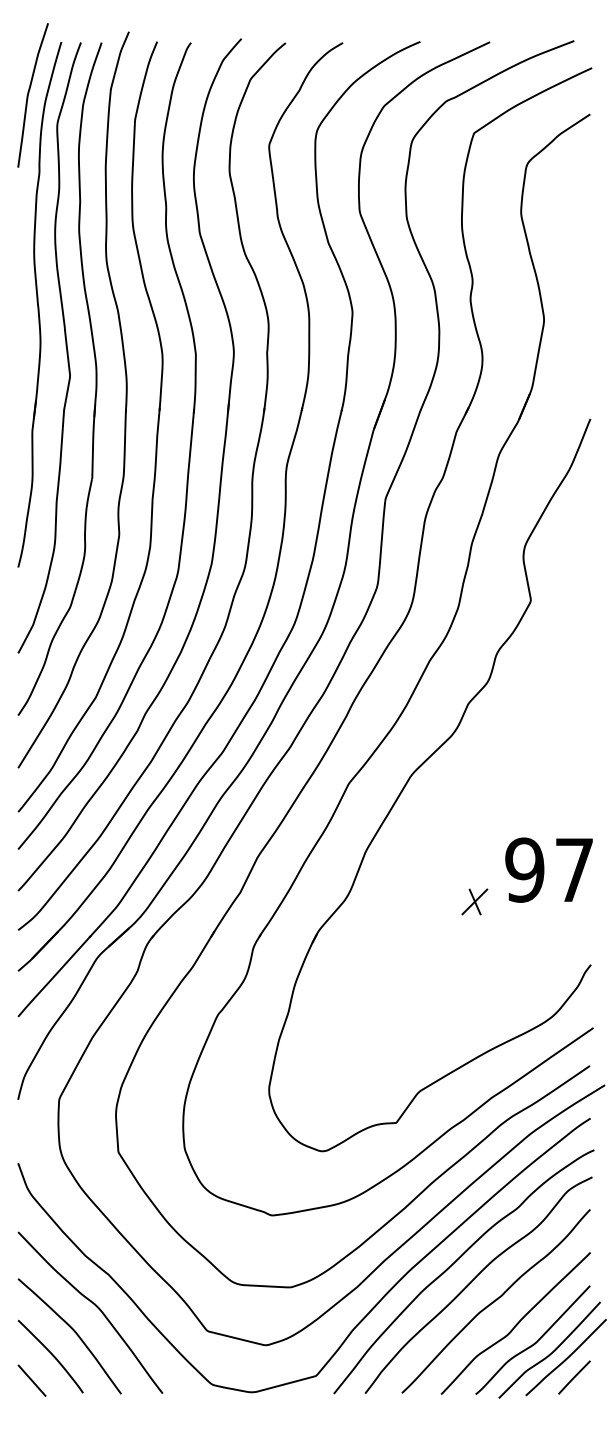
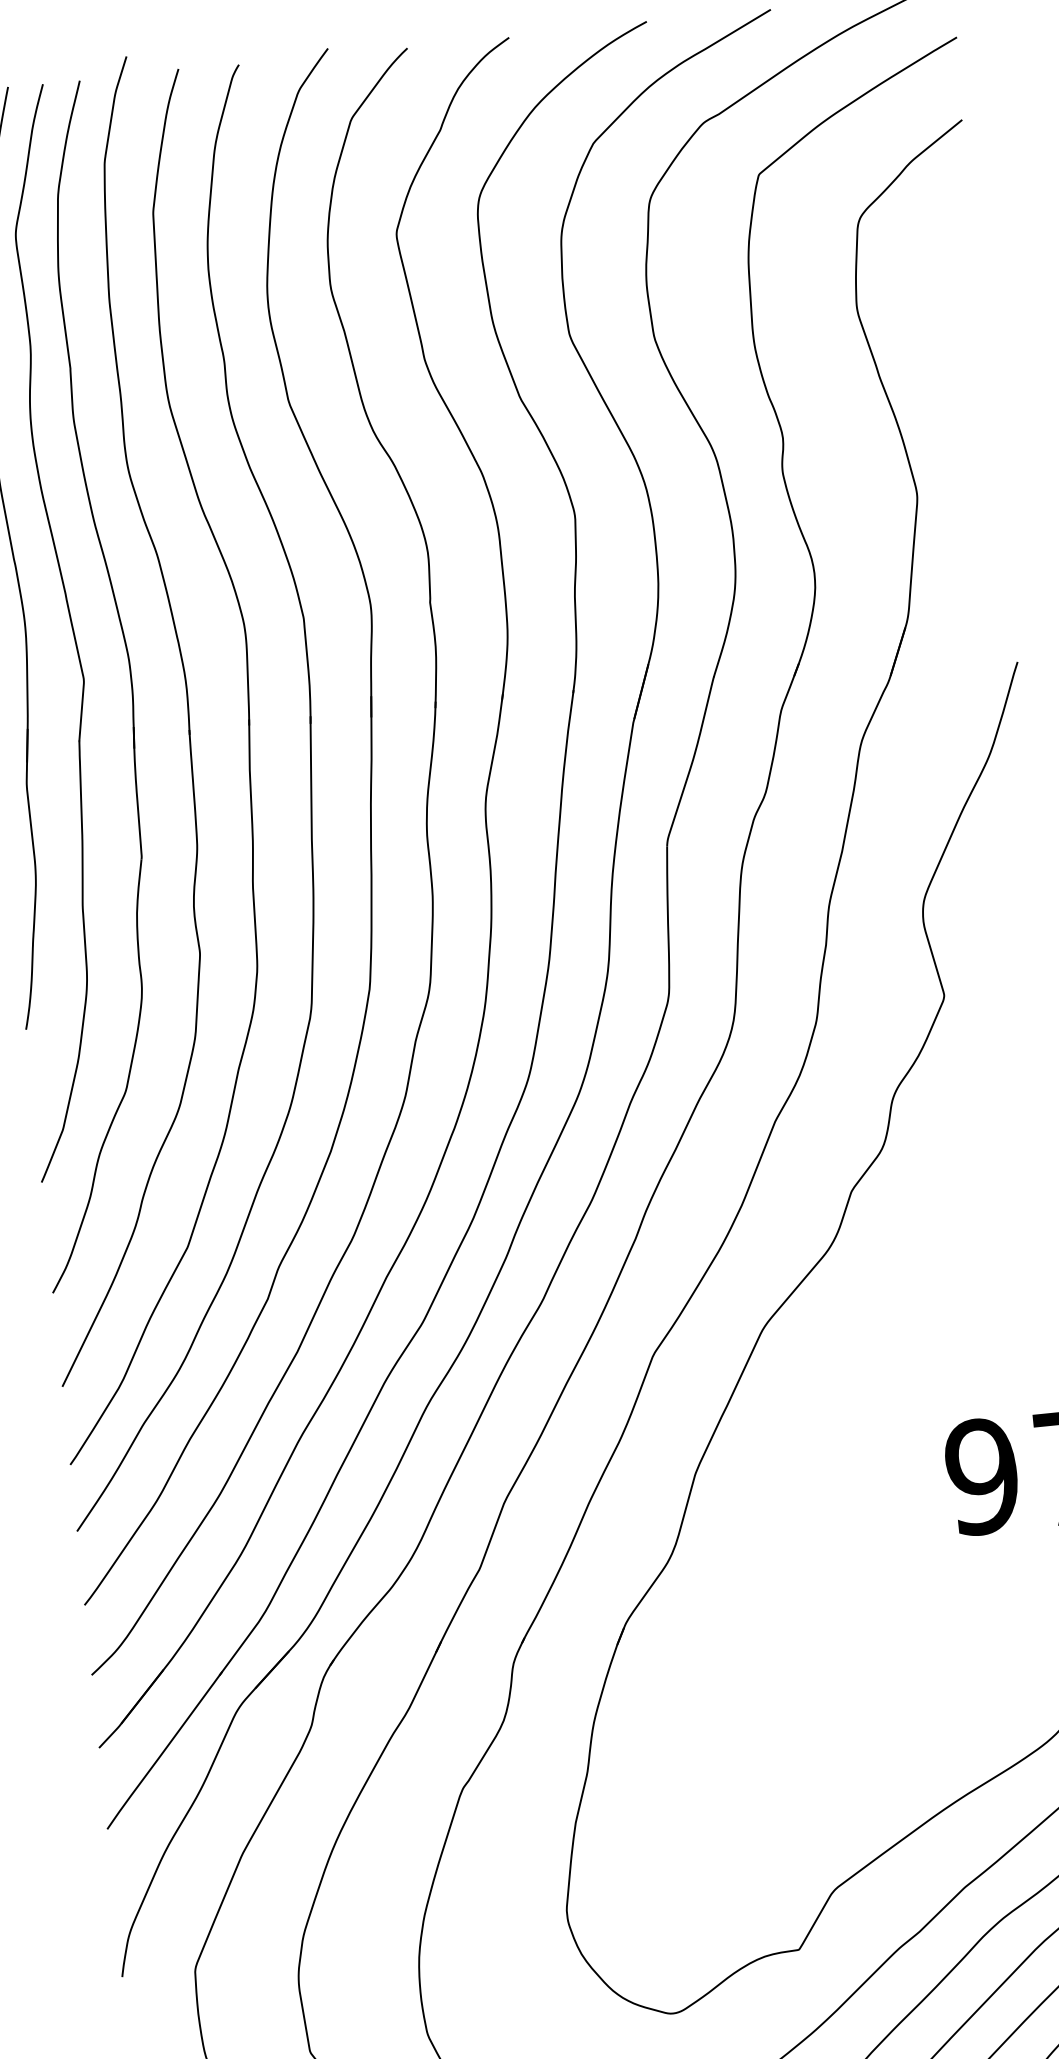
part: (474, 901) -> (898, 1541), removed

